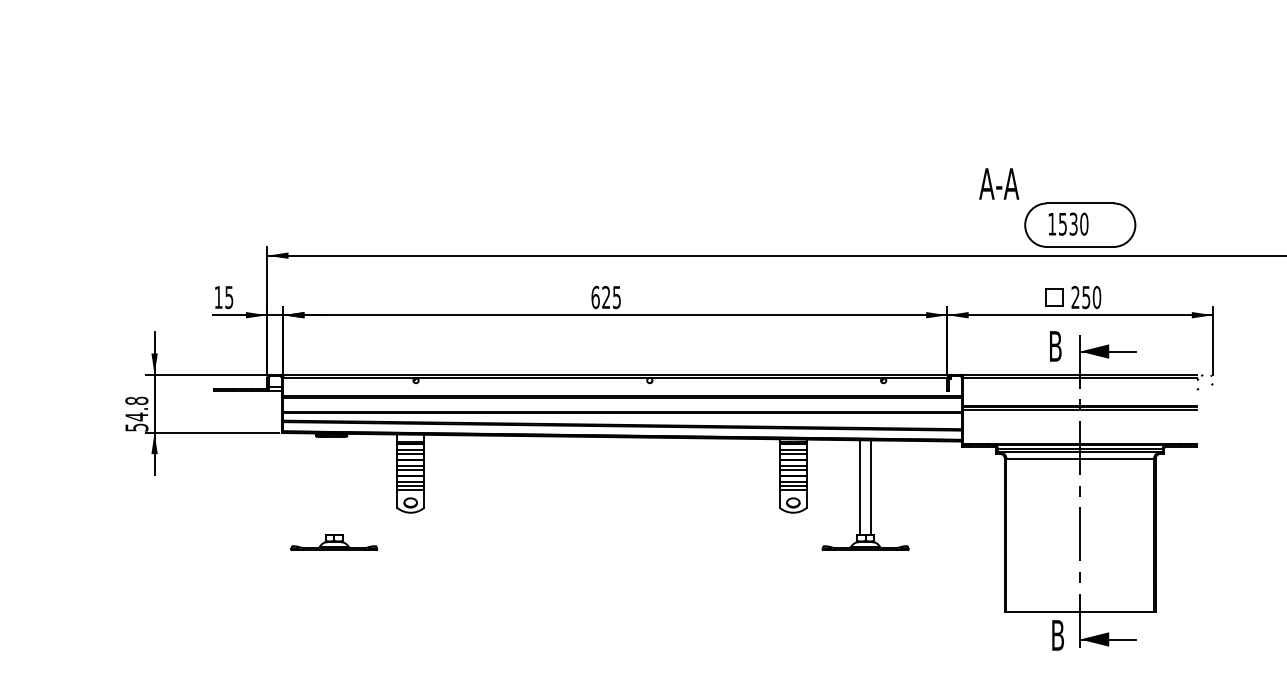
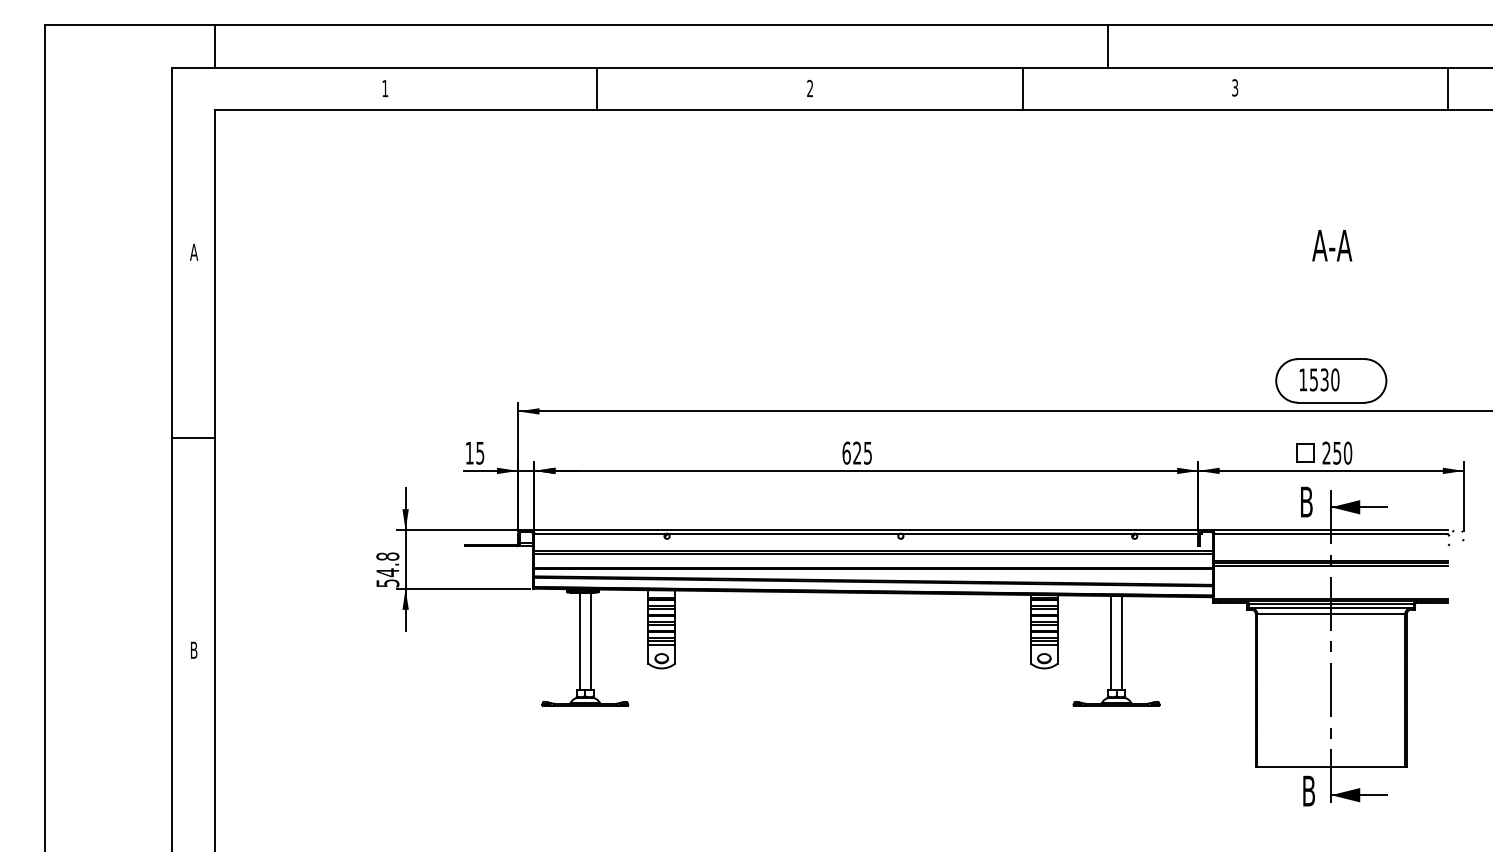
text: (999, 183) -> (1332, 245), moved
line: (328, 485) -> (579, 641), added
line: (339, 485) -> (590, 641), added

